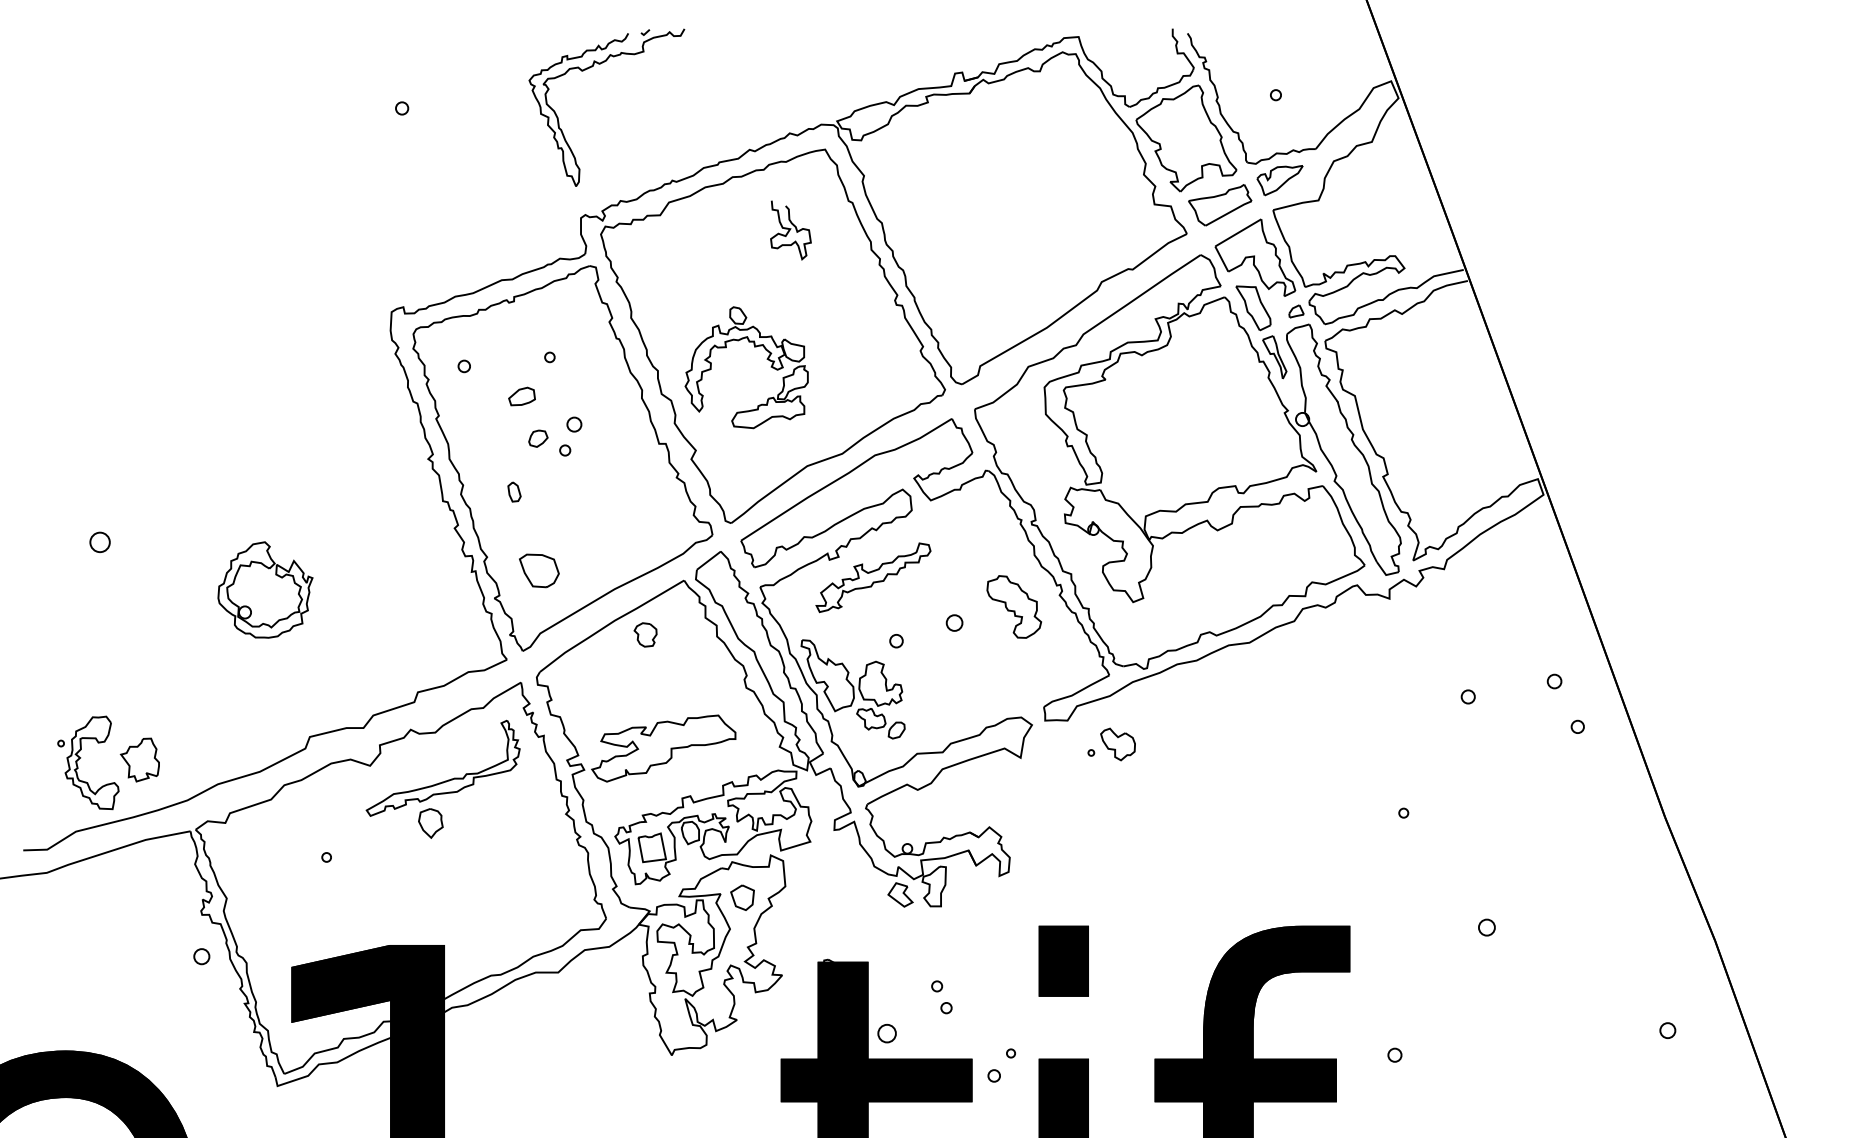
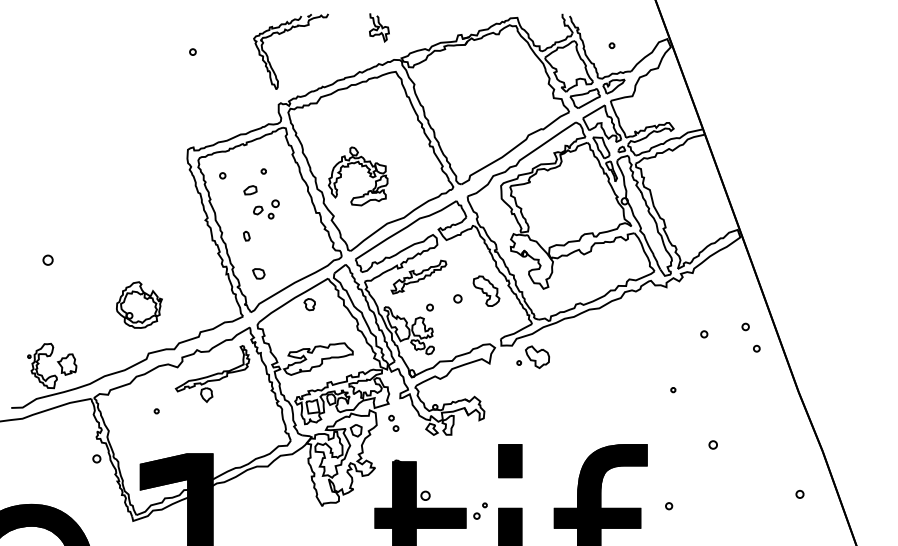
curve: (791, 230) -> (379, 27), moved
part: (538, 570) -> (258, 273), size x0.62
part: (265, 588) -> (139, 304), moved
part: (1112, 743) -> (533, 356), size x1.43
part: (941, 995) -> (393, 422), moved

